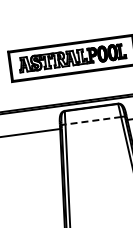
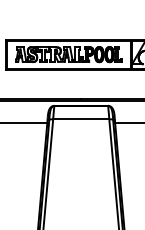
line: (92, 120) -> (80, 119), dashed -> solid

